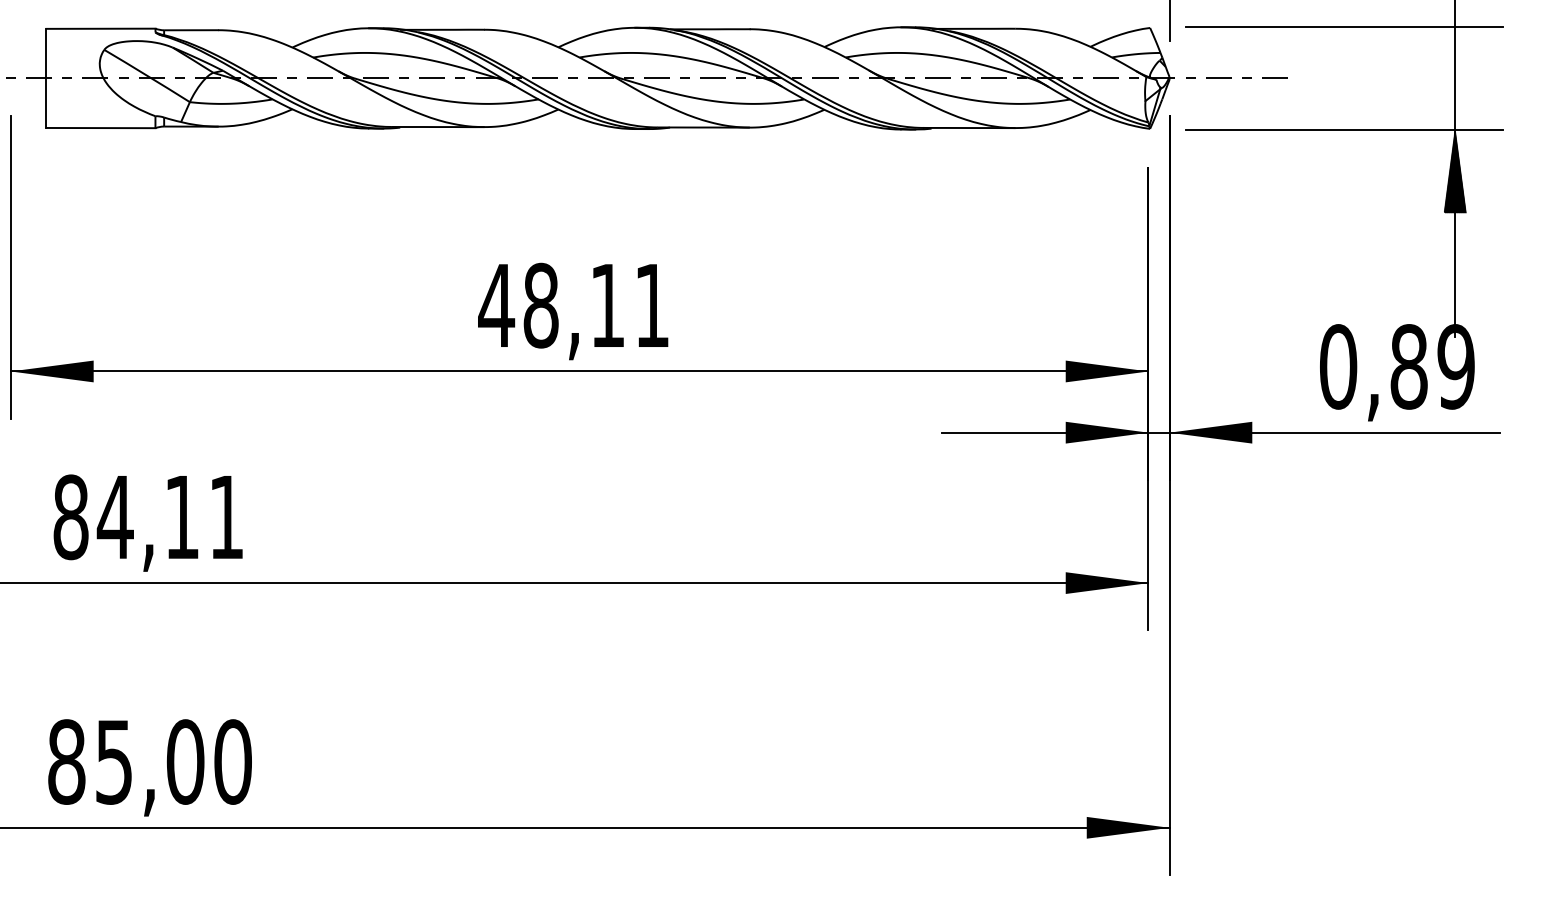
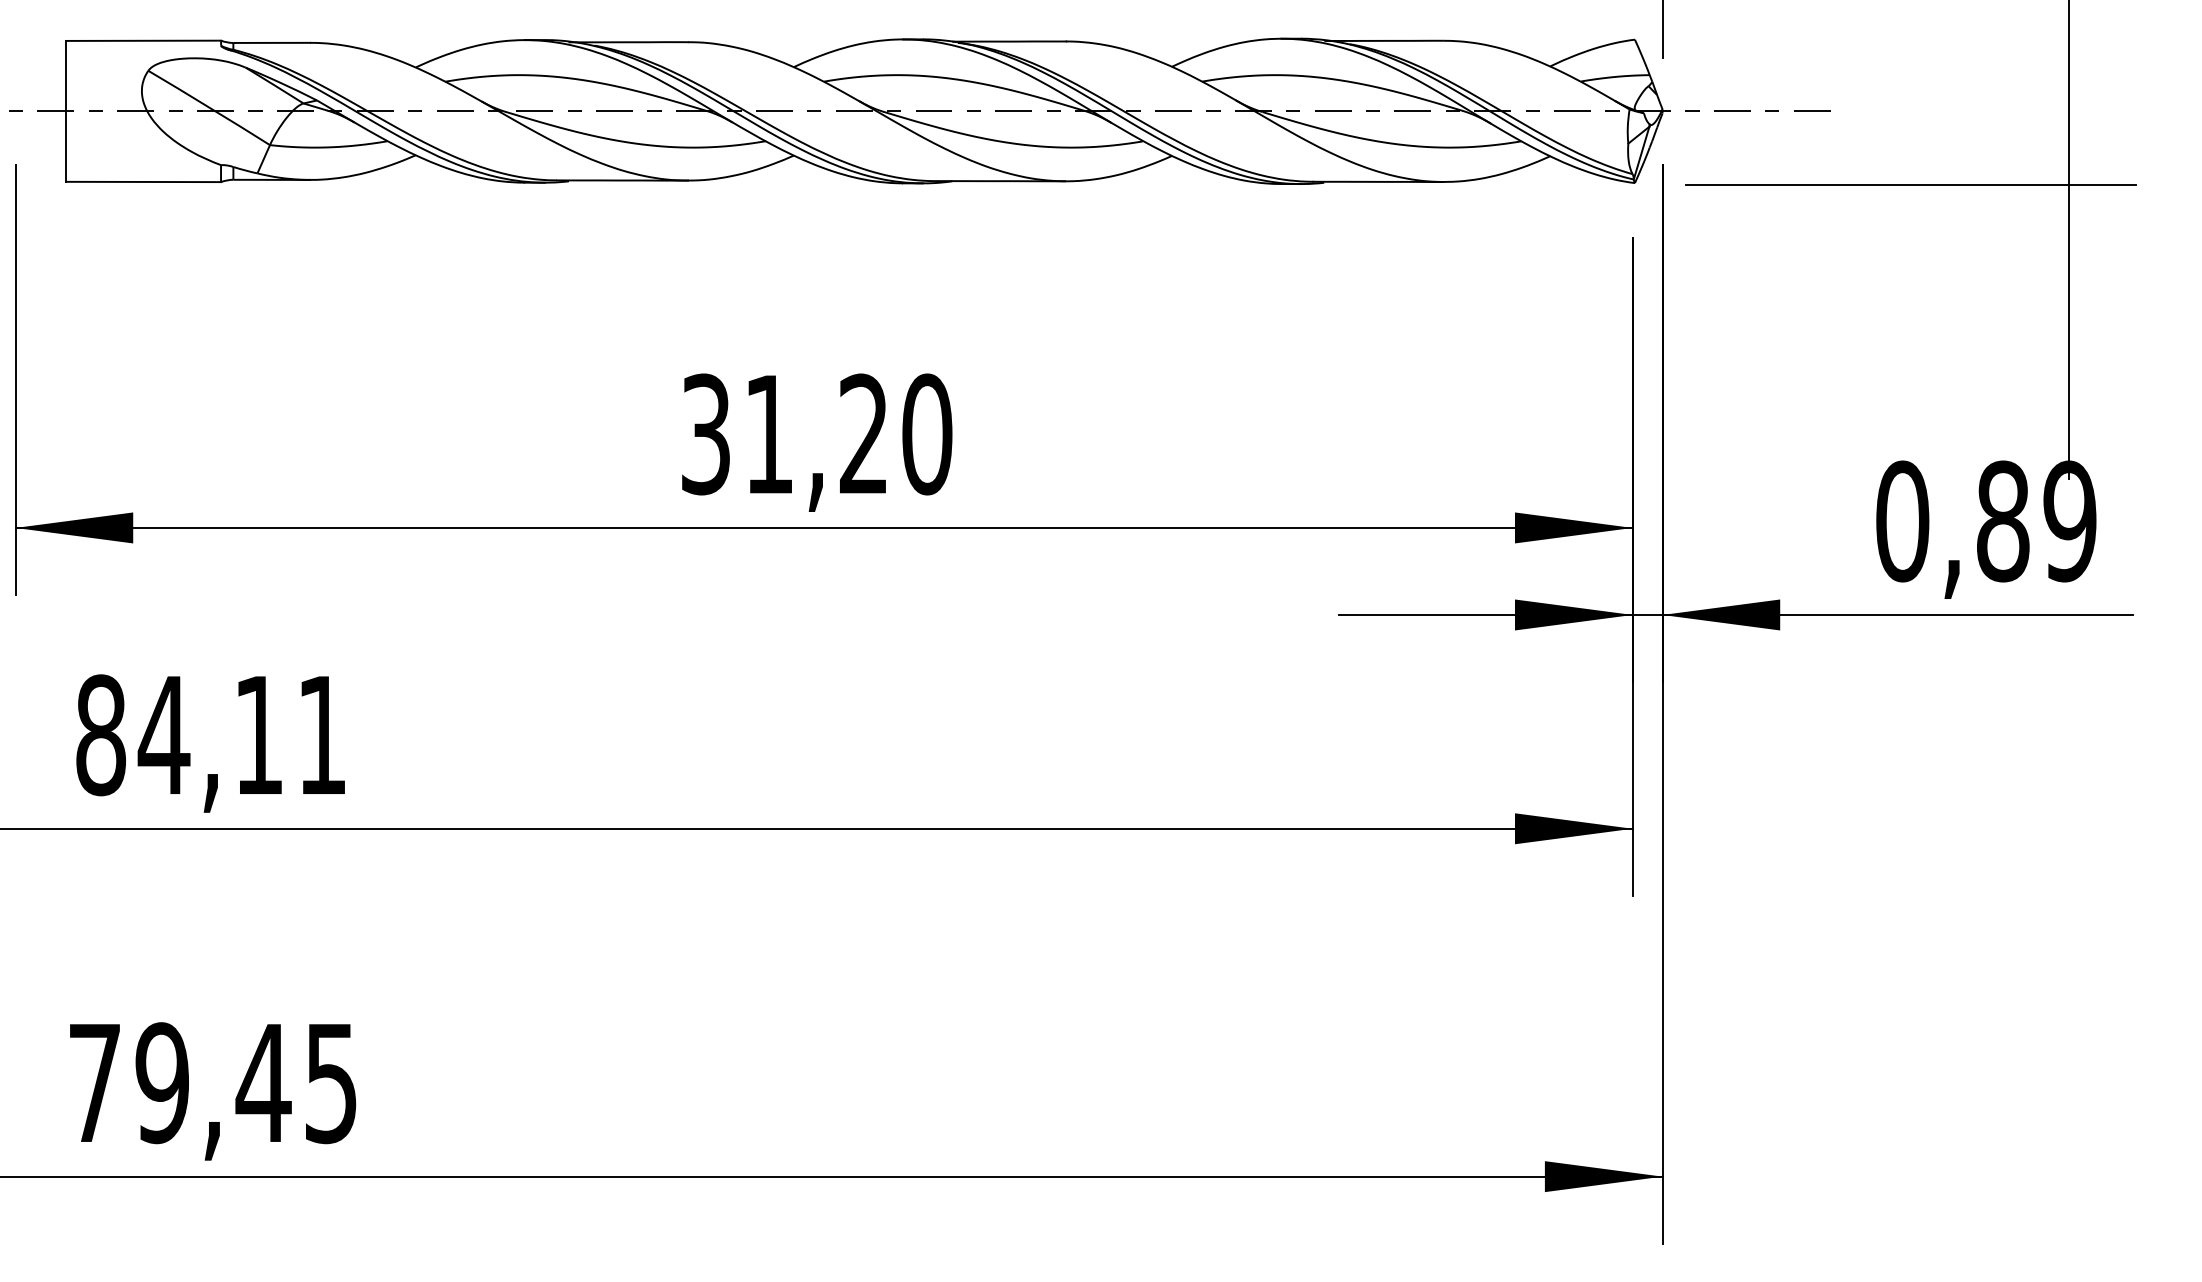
line: (1344, 26) -> (1911, 37), removed
hatch: (1455, 171) -> (2069, 243), removed
text: (573, 305) -> (815, 434), 48,11 -> 31,20
text: (149, 761) -> (212, 1082), 85,00 -> 79,45

